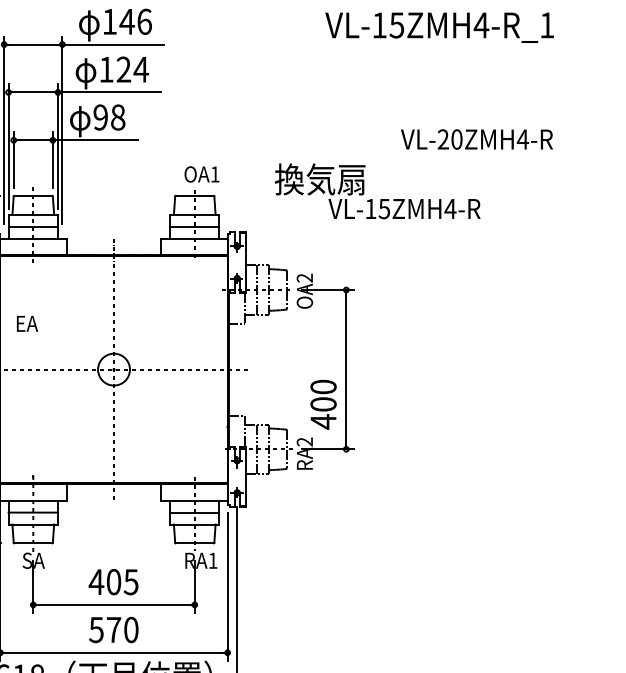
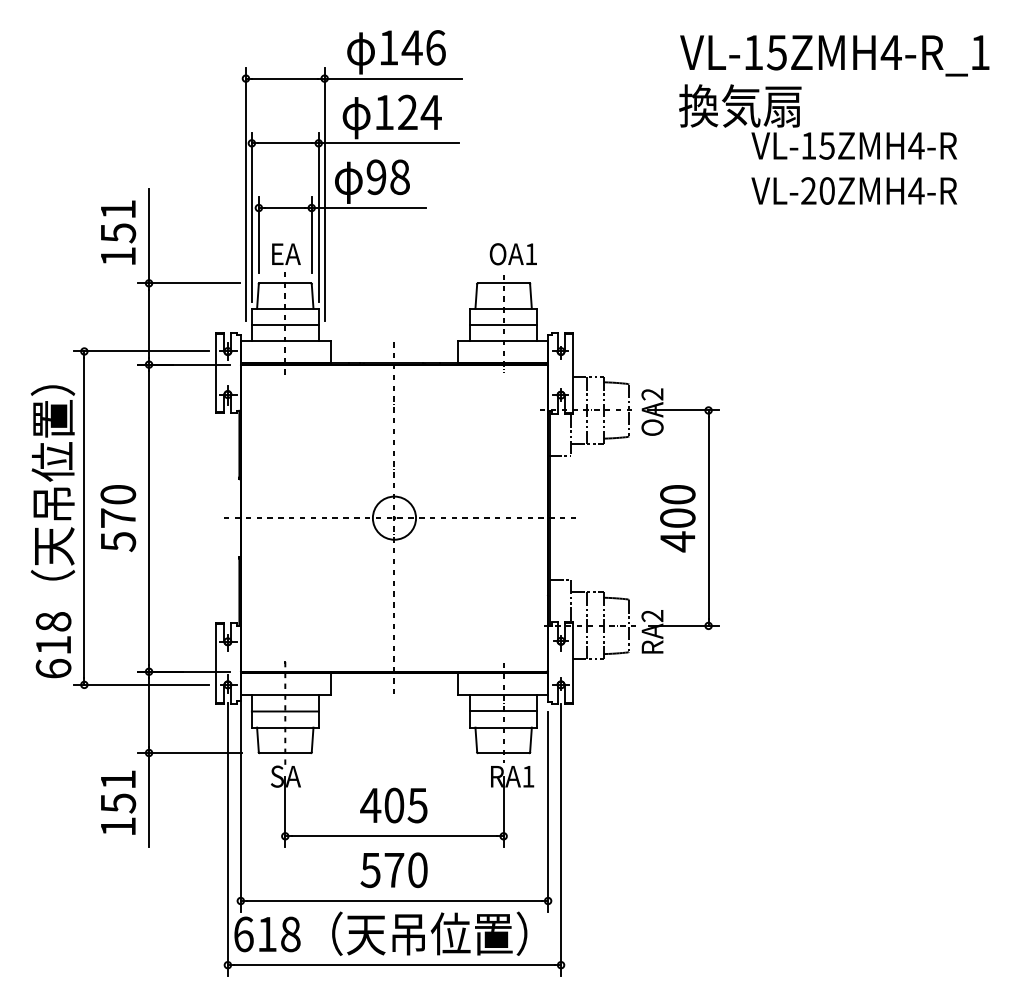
text: (477, 139) -> (854, 190), moved
text: (378, 190) -> (818, 121), moved
text: (27, 323) -> (286, 253), moved
text: (323, 404) -> (677, 518), moved

